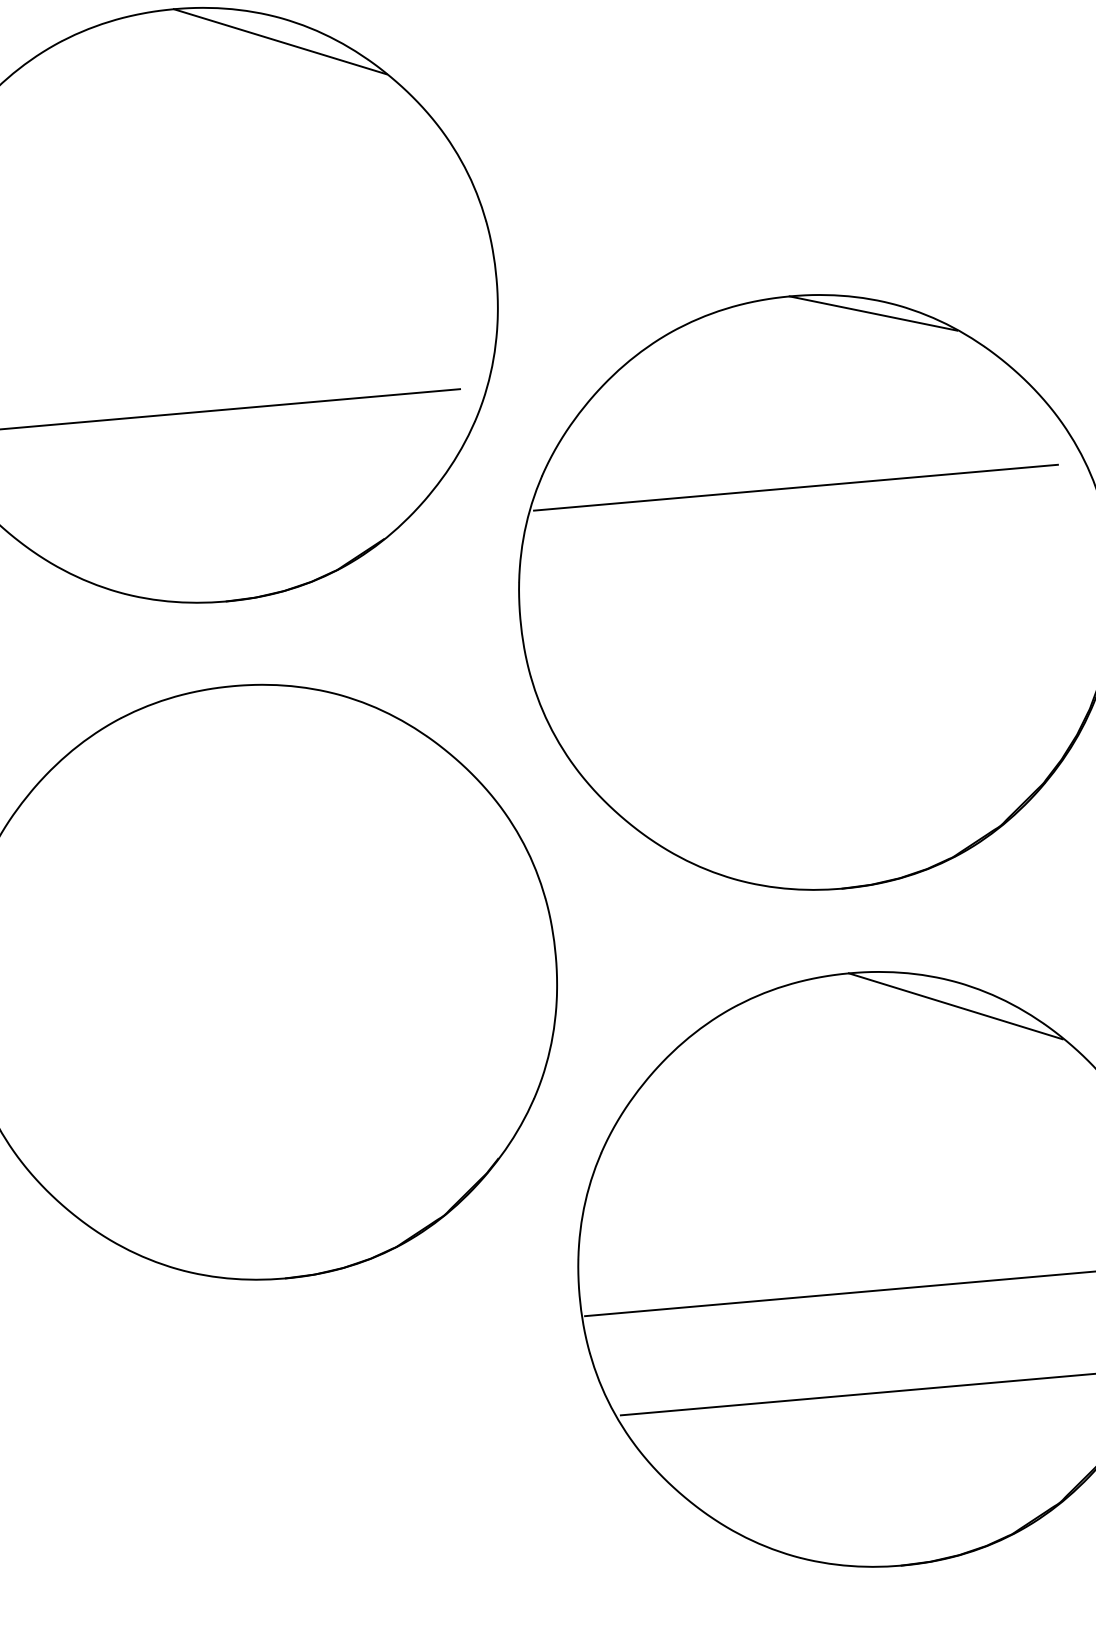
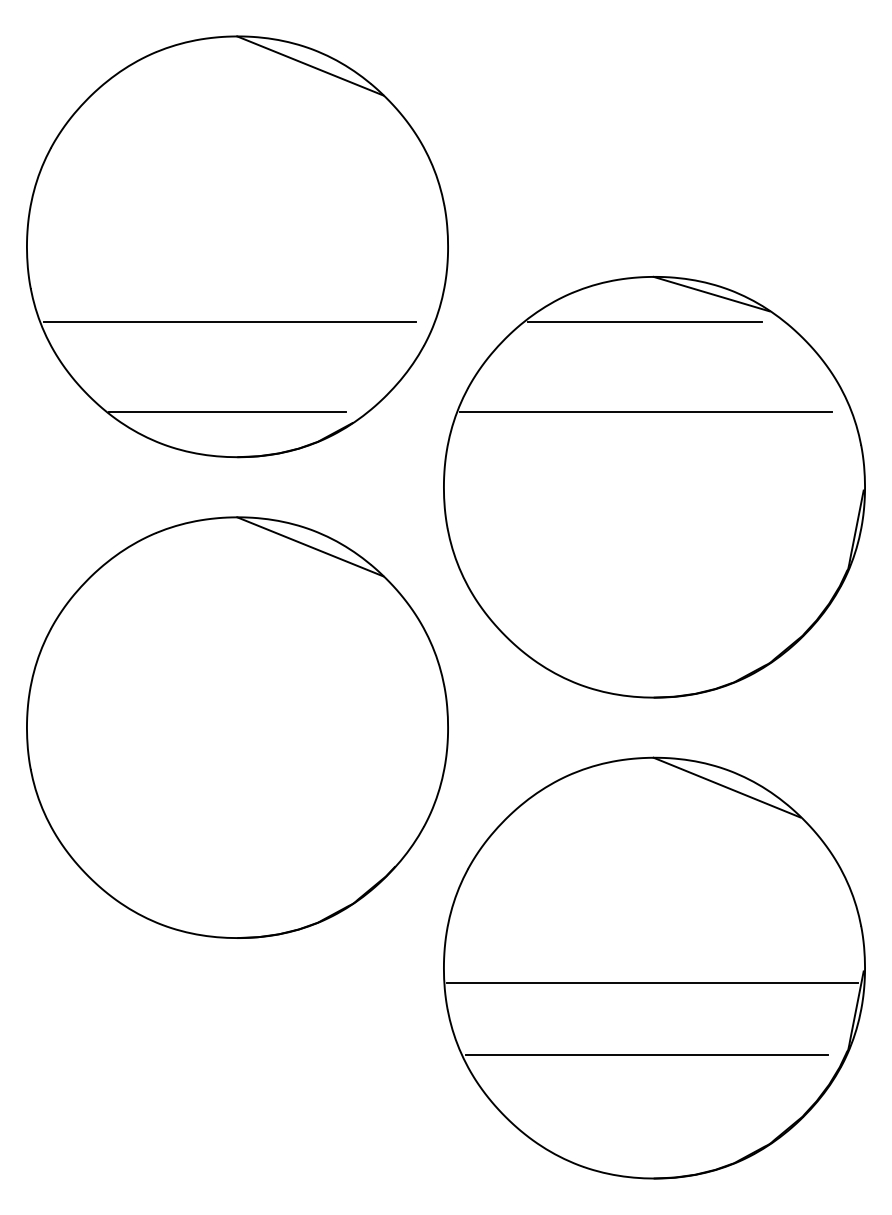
line: (782, 360) -> (644, 321), added
line: (205, 539) -> (226, 412), added
line: (339, 718) -> (310, 546), added

